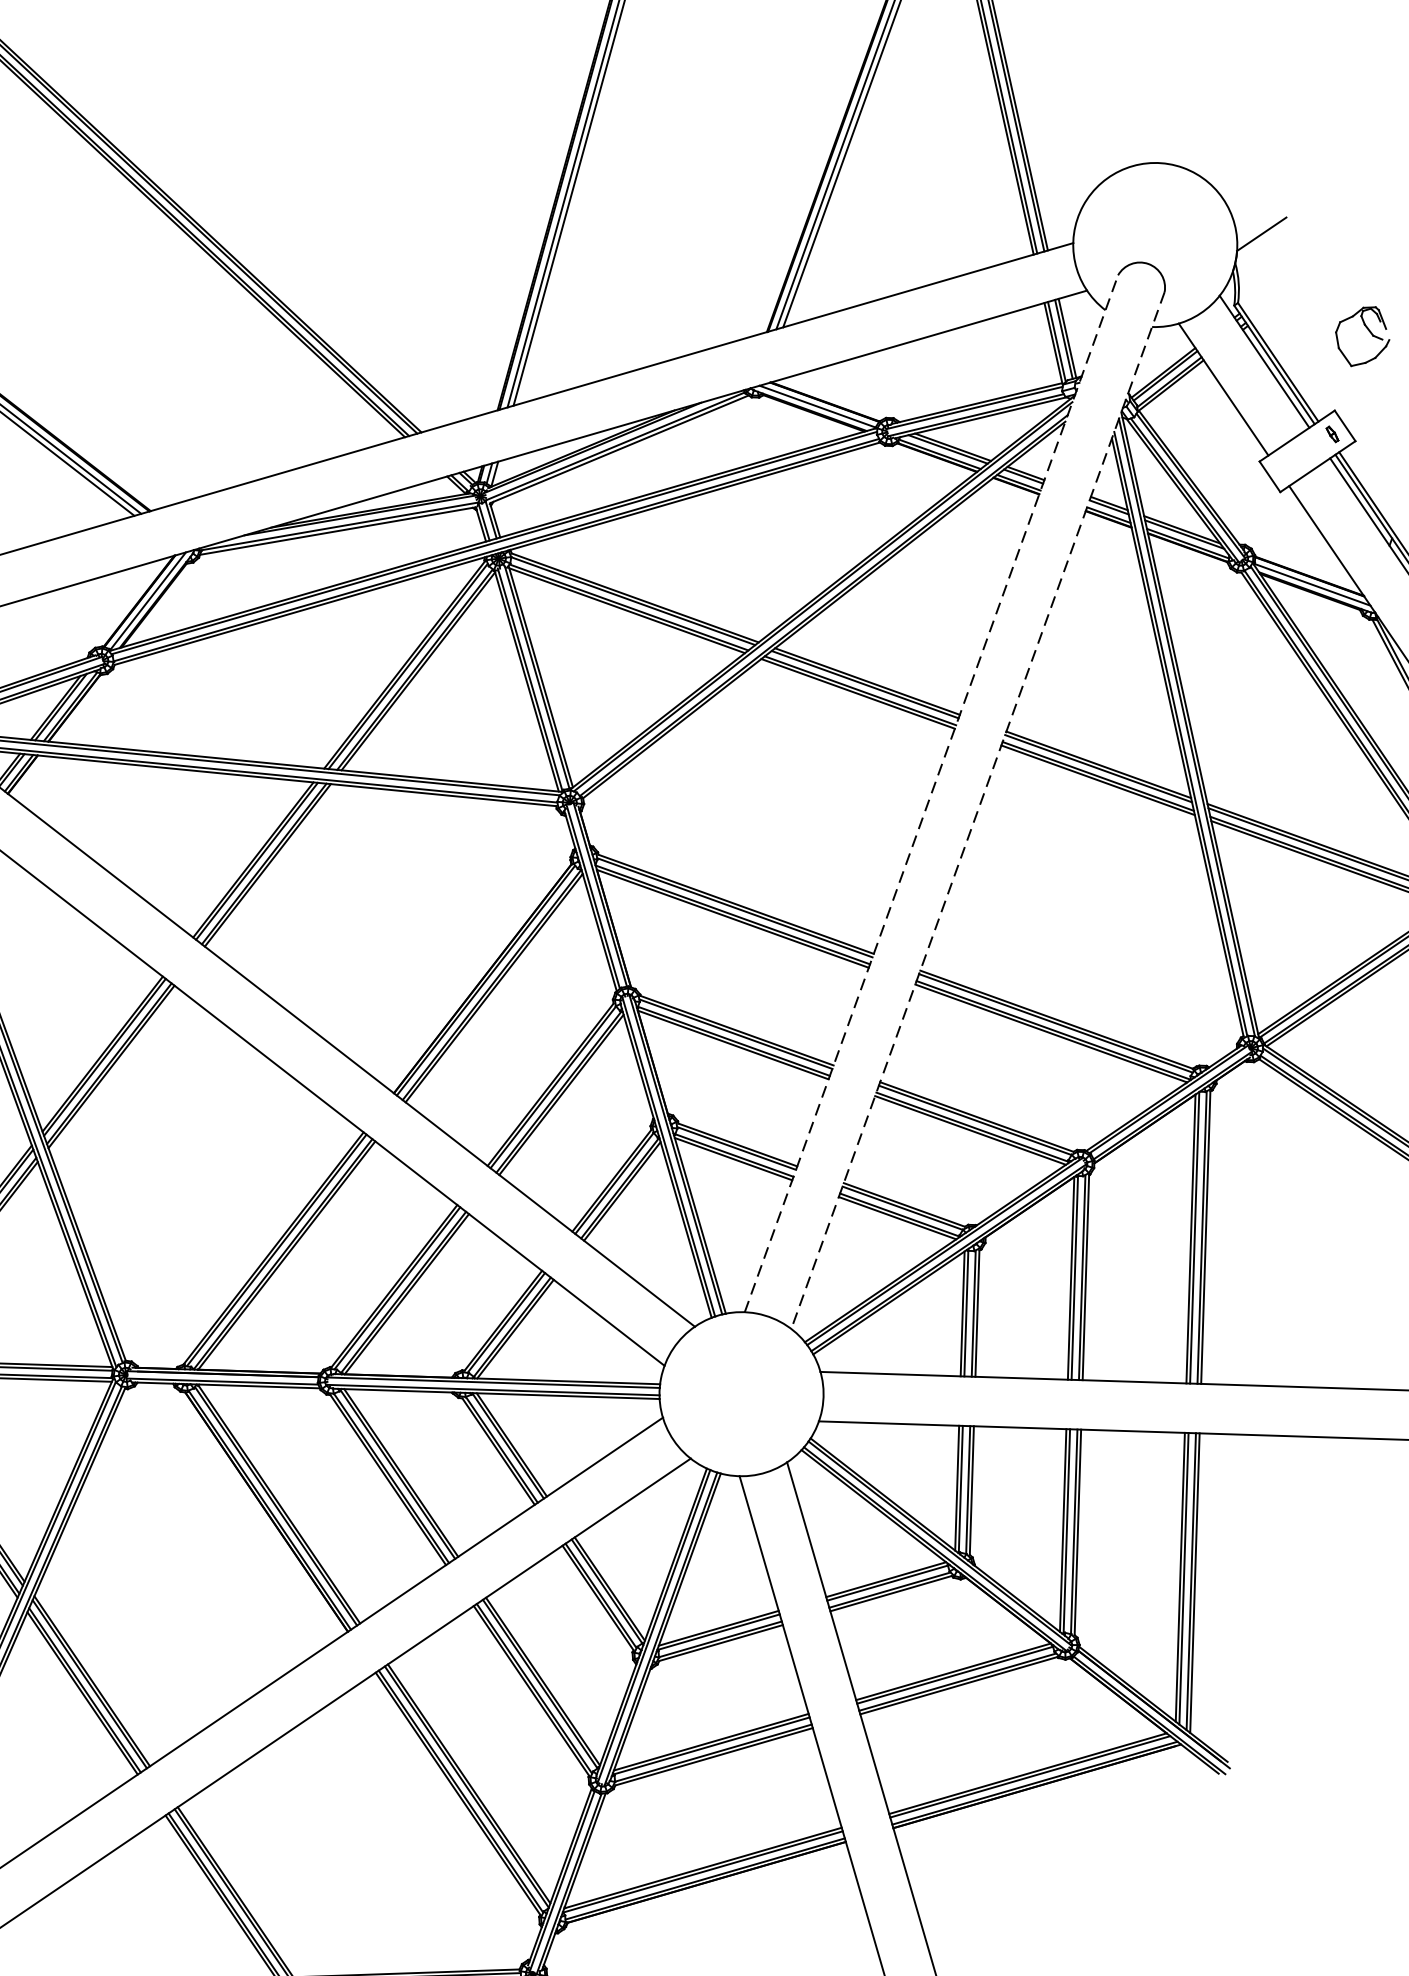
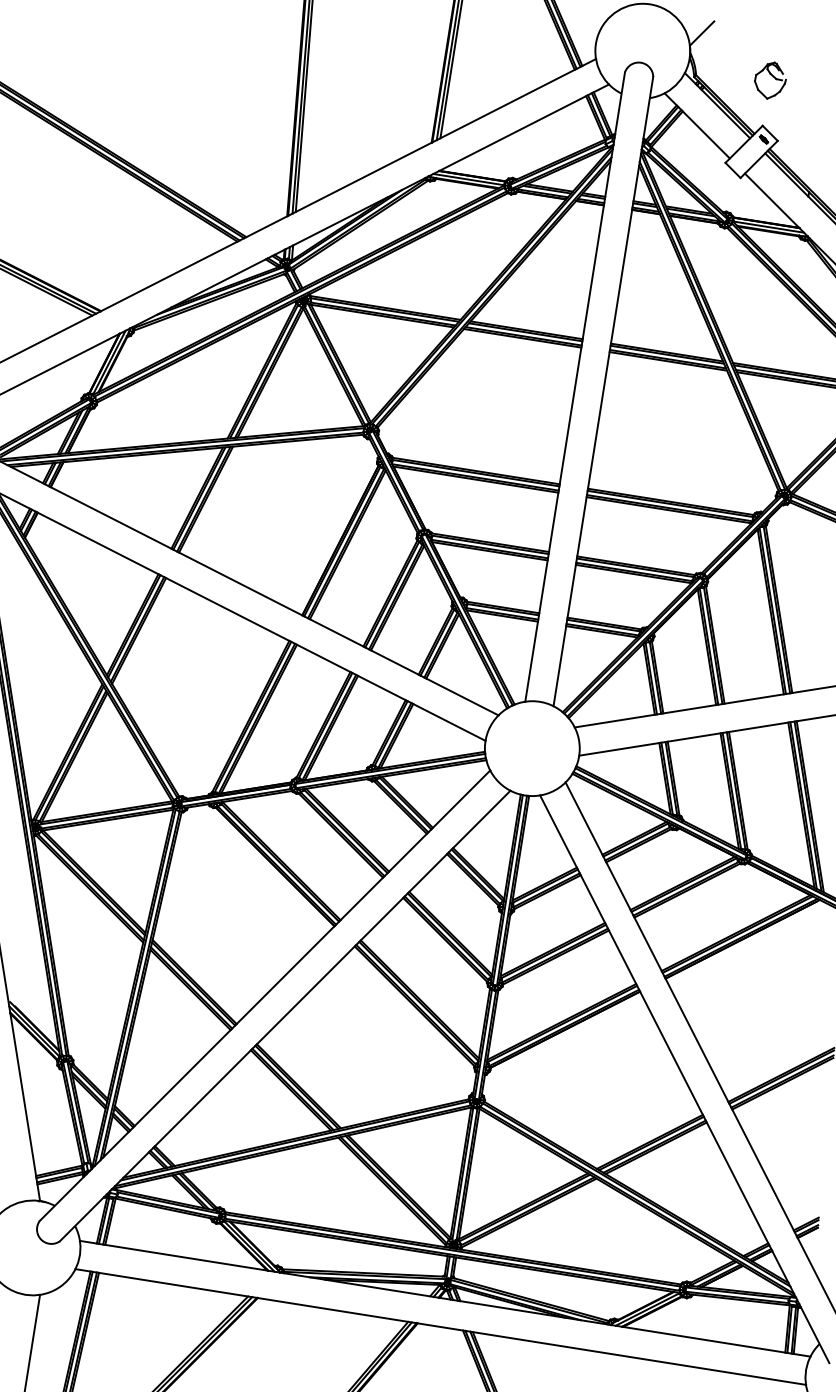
line: (931, 794) -> (575, 387), dashed -> solid
line: (978, 810) -> (603, 391), dashed -> solid

